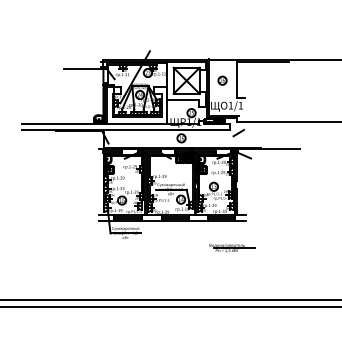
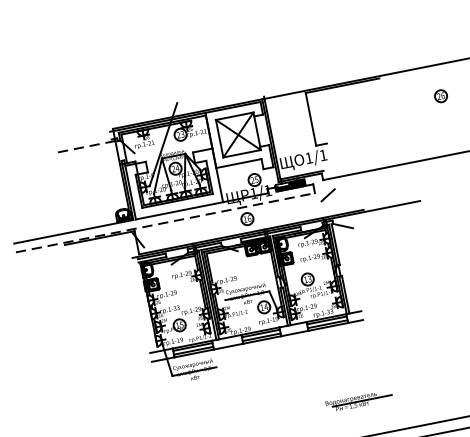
line: (83, 68) -> (86, 146), solid -> dashed
part: (222, 80) -> (440, 95), moved
line: (126, 129) -> (165, 222), solid -> dashed
part: (232, 248) -> (359, 401), moved

